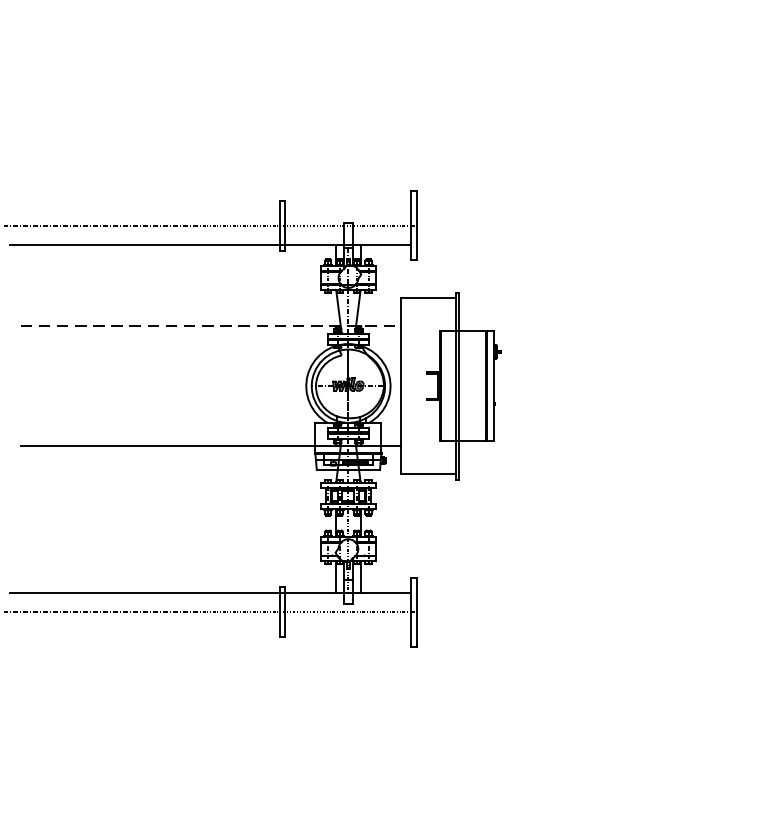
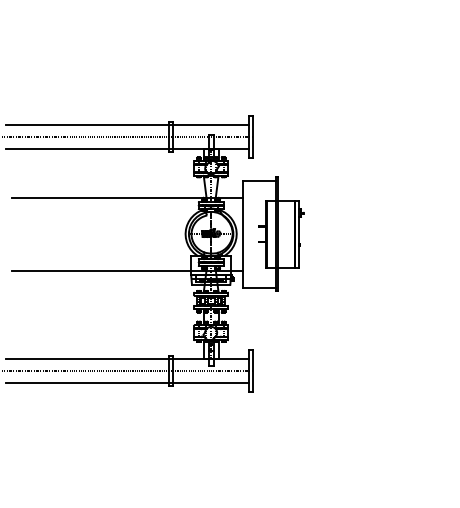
line: (210, 206) -> (127, 125), added
line: (212, 325) -> (128, 197), dashed -> solid
line: (210, 631) -> (127, 382), added

